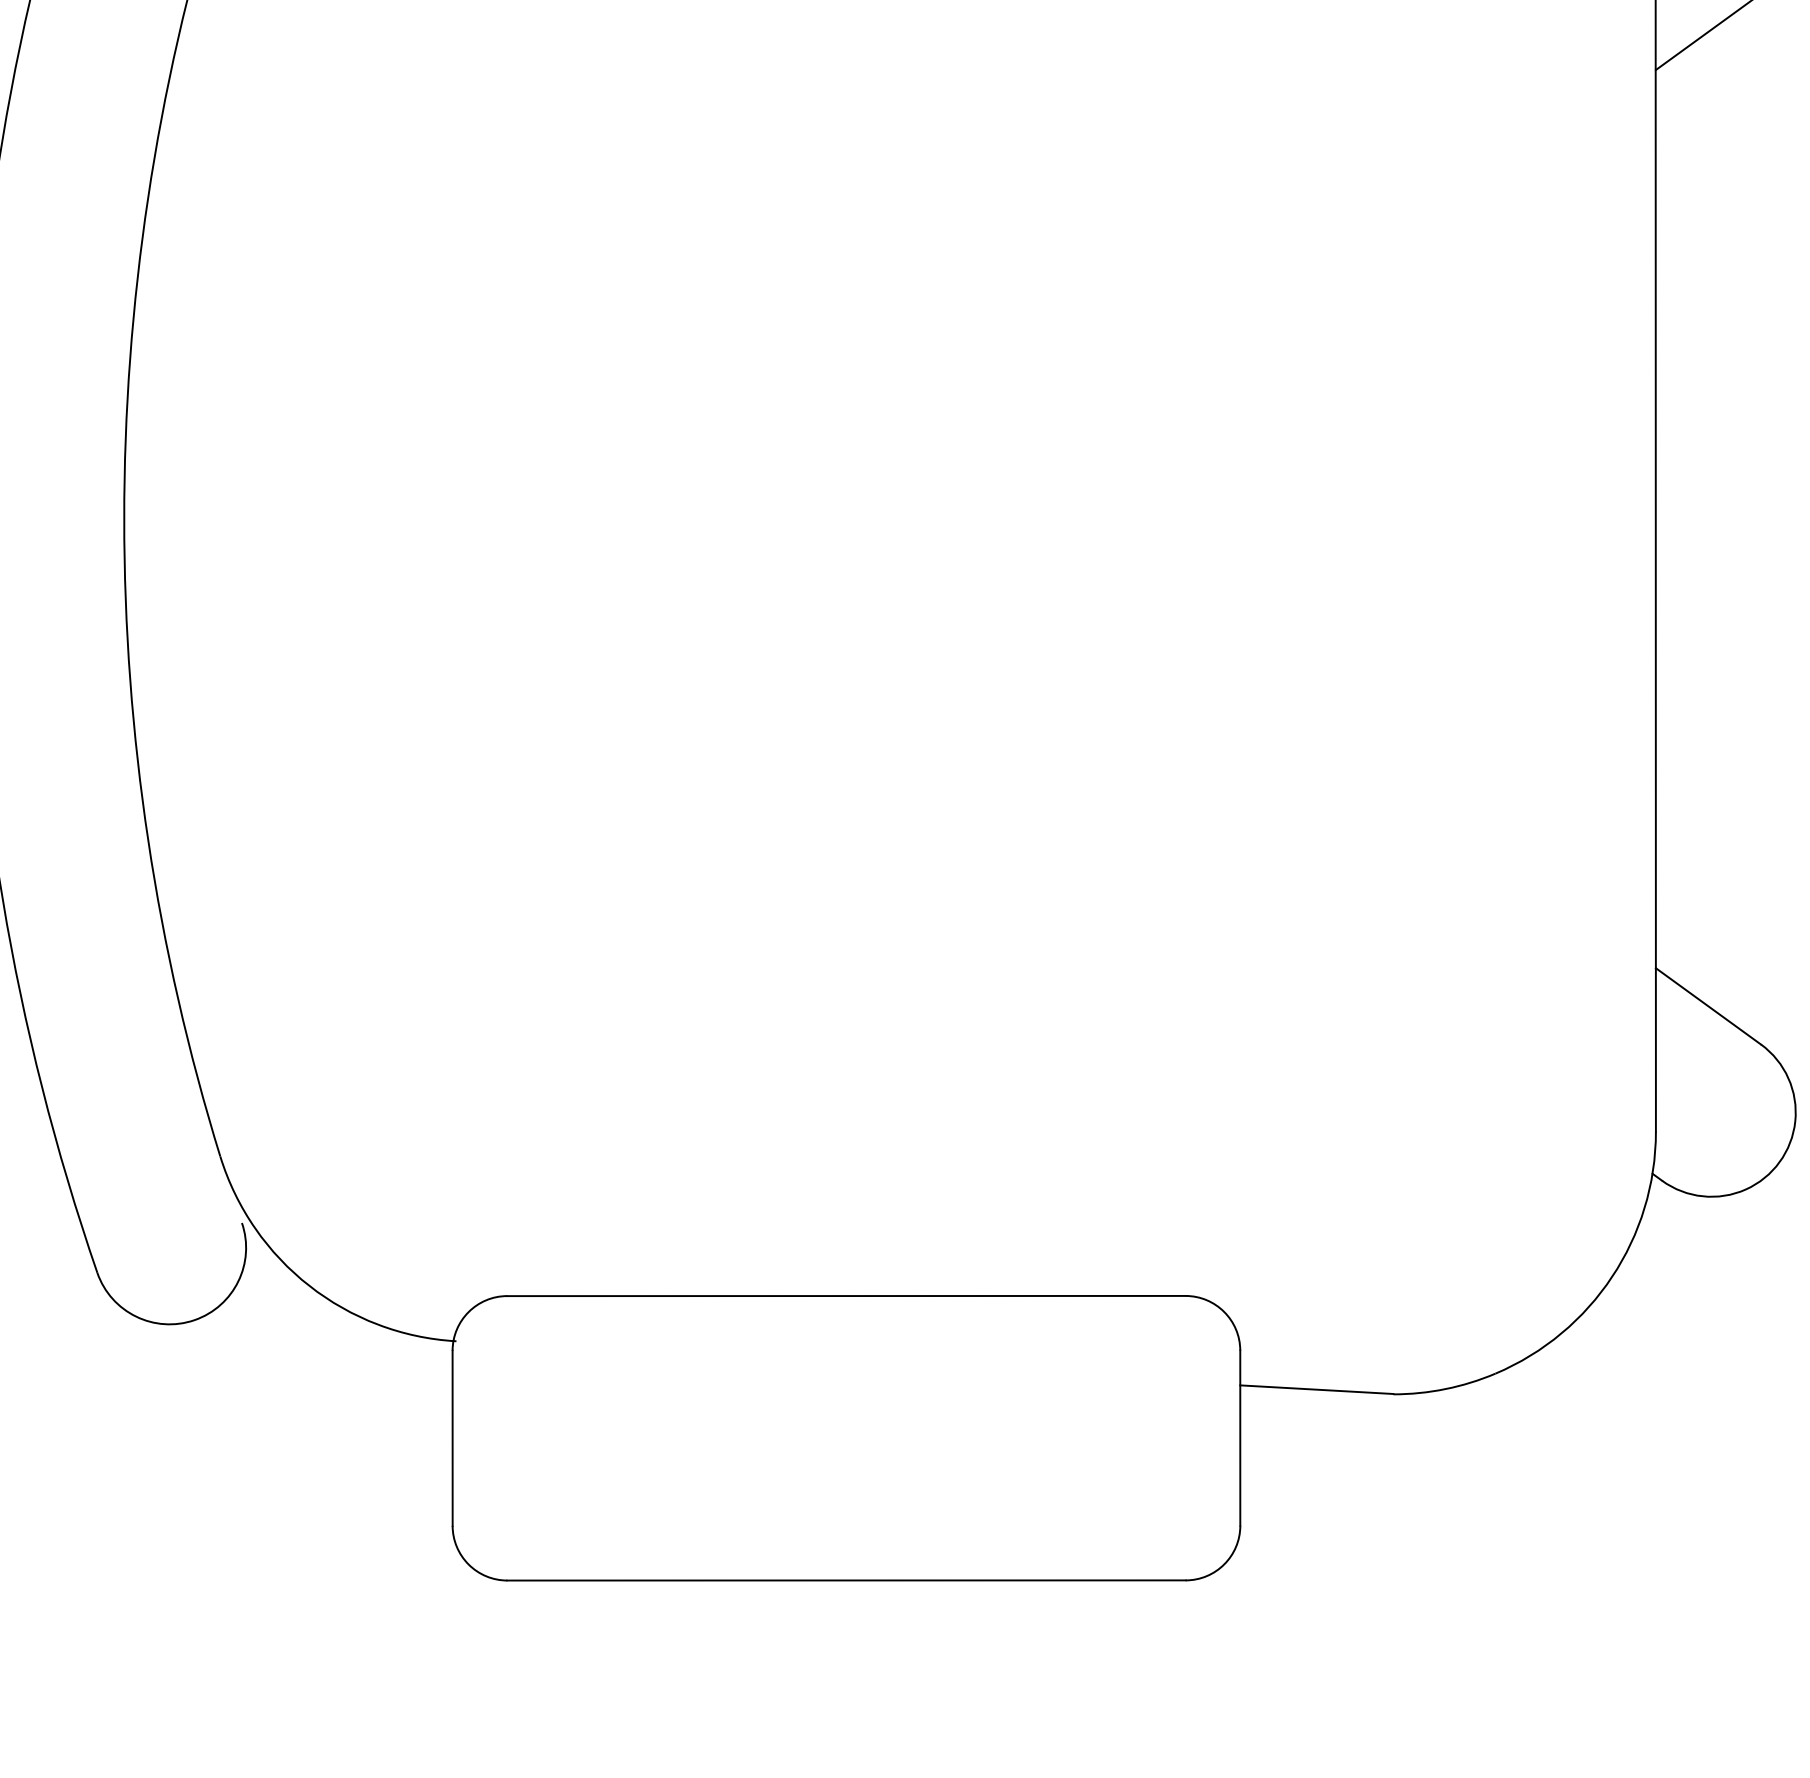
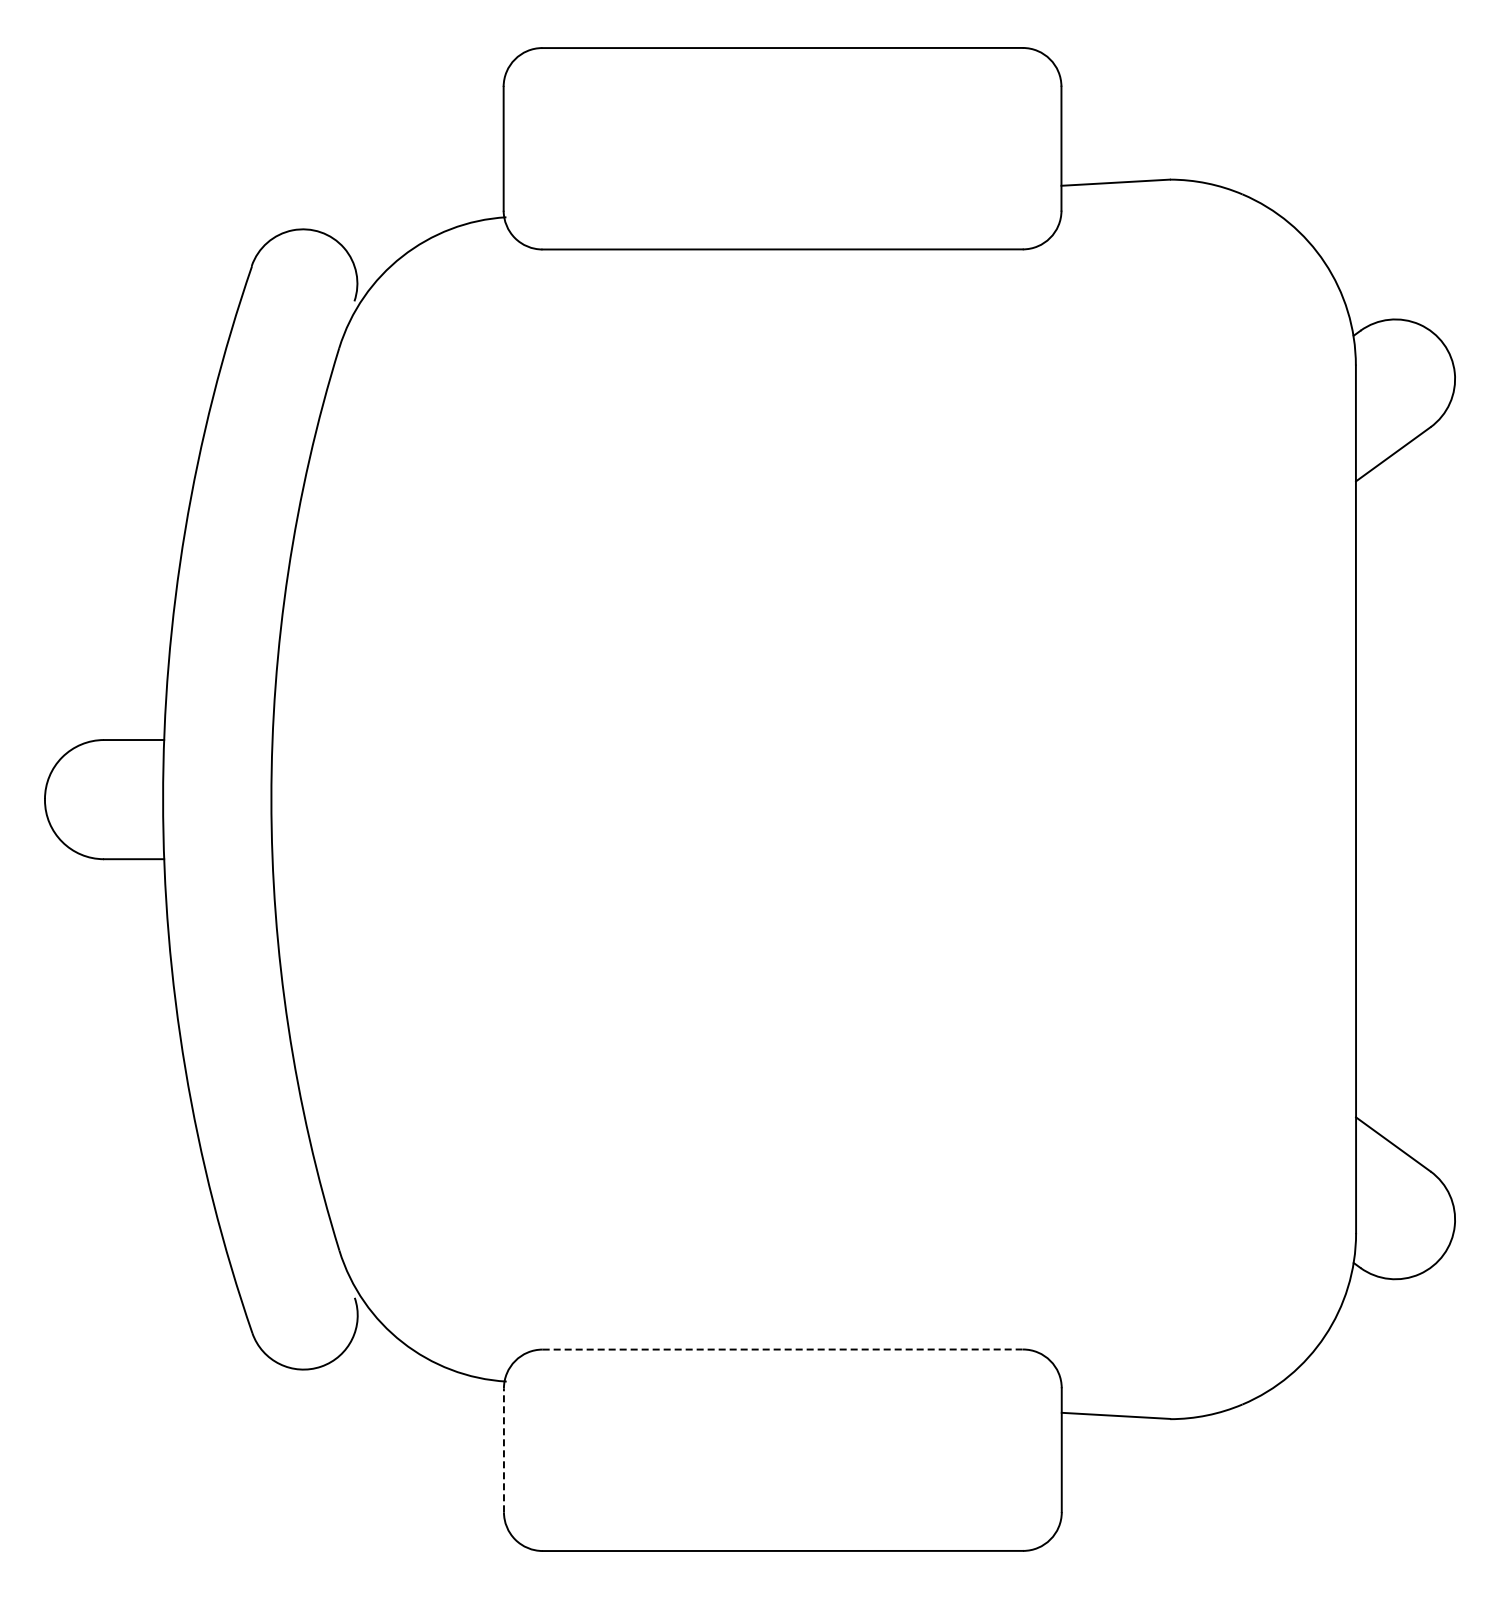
line: (847, 1295) -> (783, 1349), solid -> dashed
line: (451, 1438) -> (503, 1450), solid -> dashed

